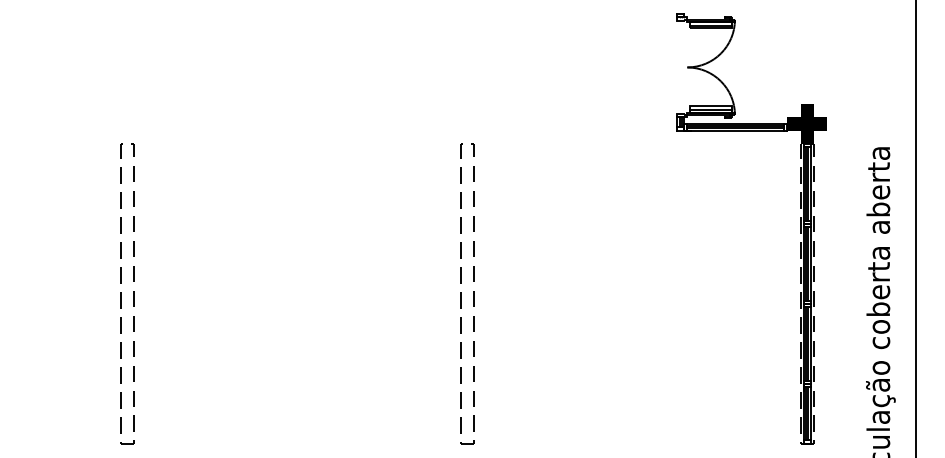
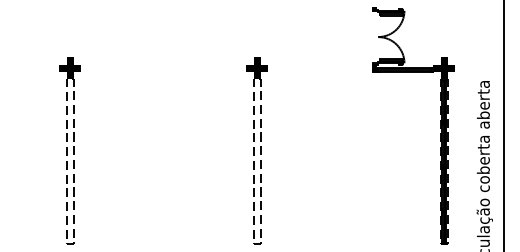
fill: (128, 124) -> (70, 68), added
fill: (467, 124) -> (257, 68), added

